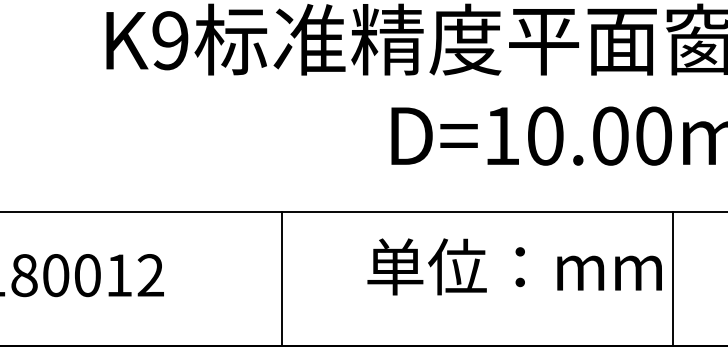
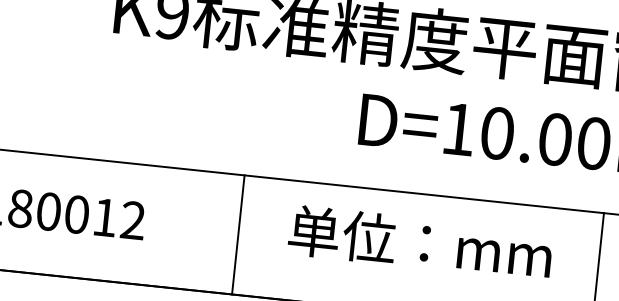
text: (514, 266) -> (420, 242), moved
line: (282, 279) -> (238, 235), moved

